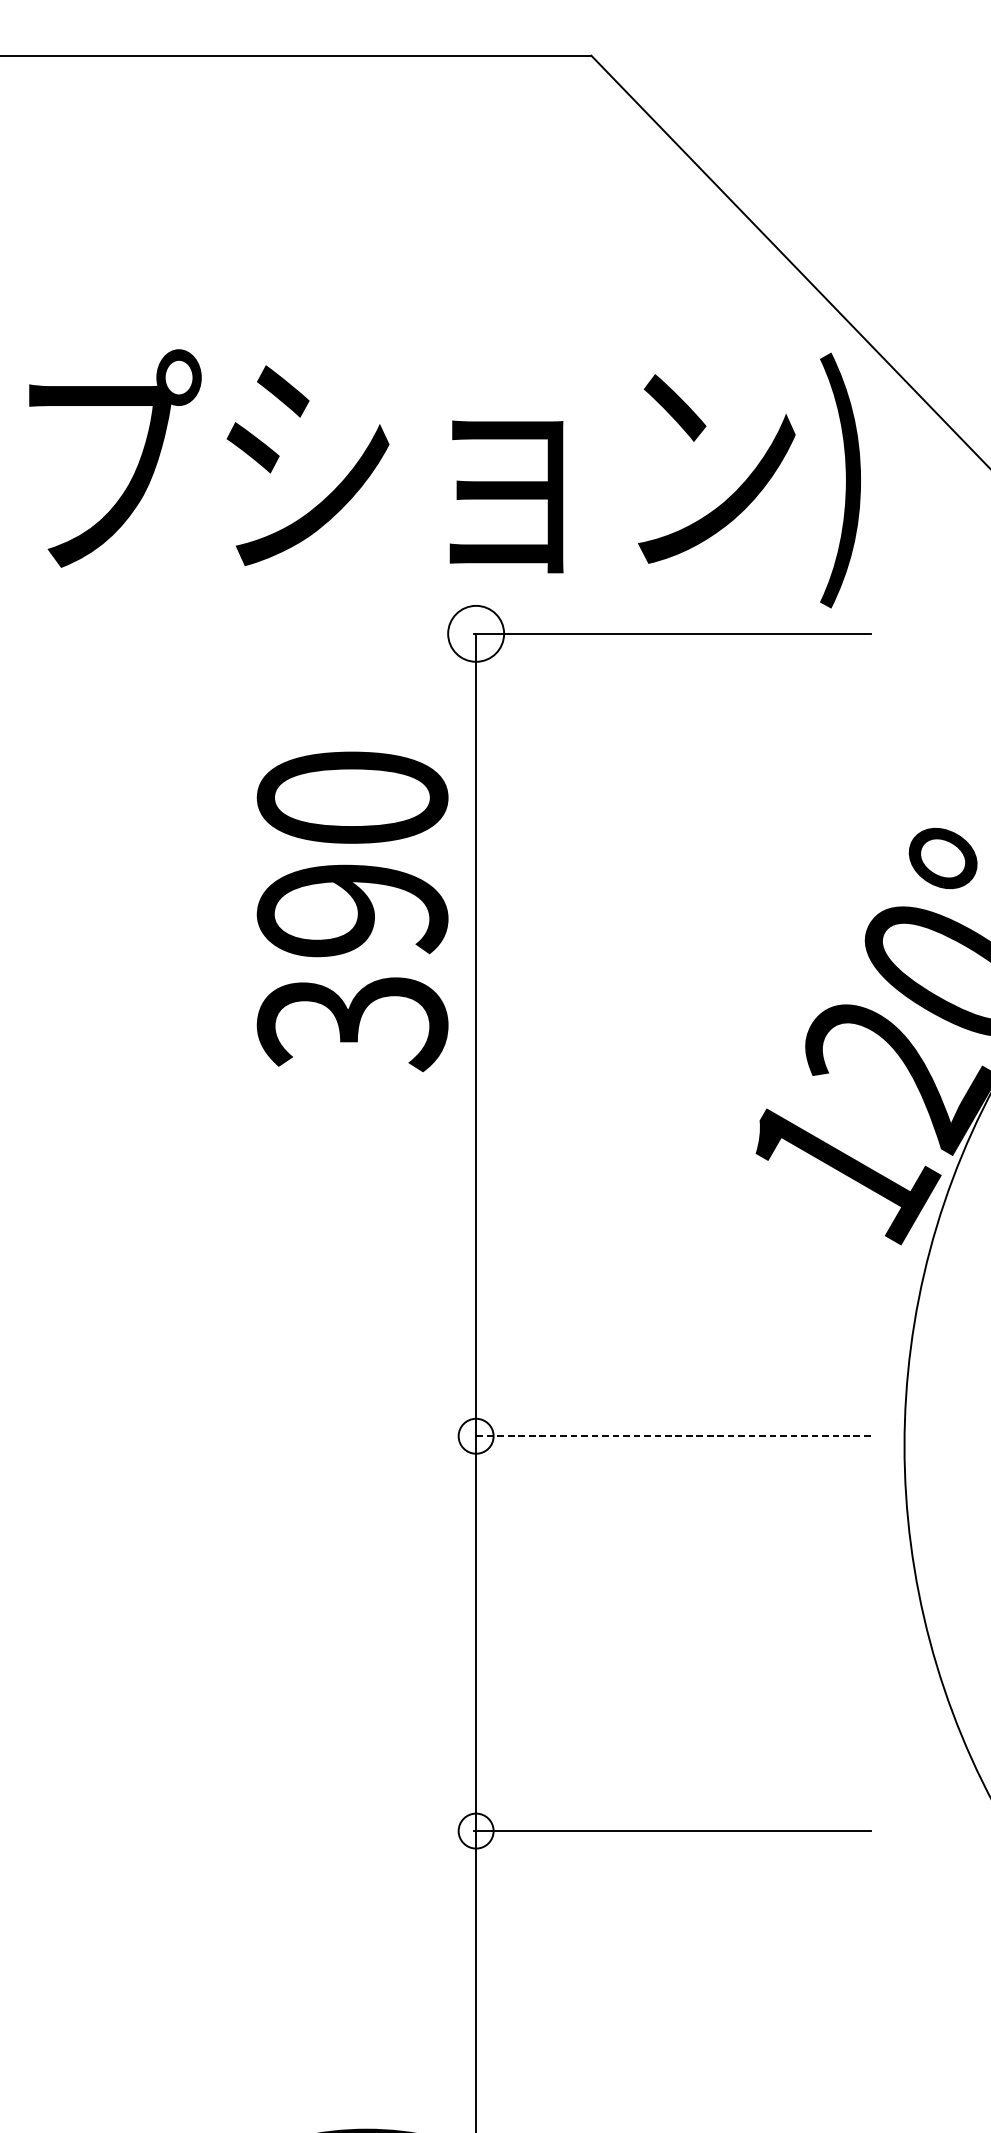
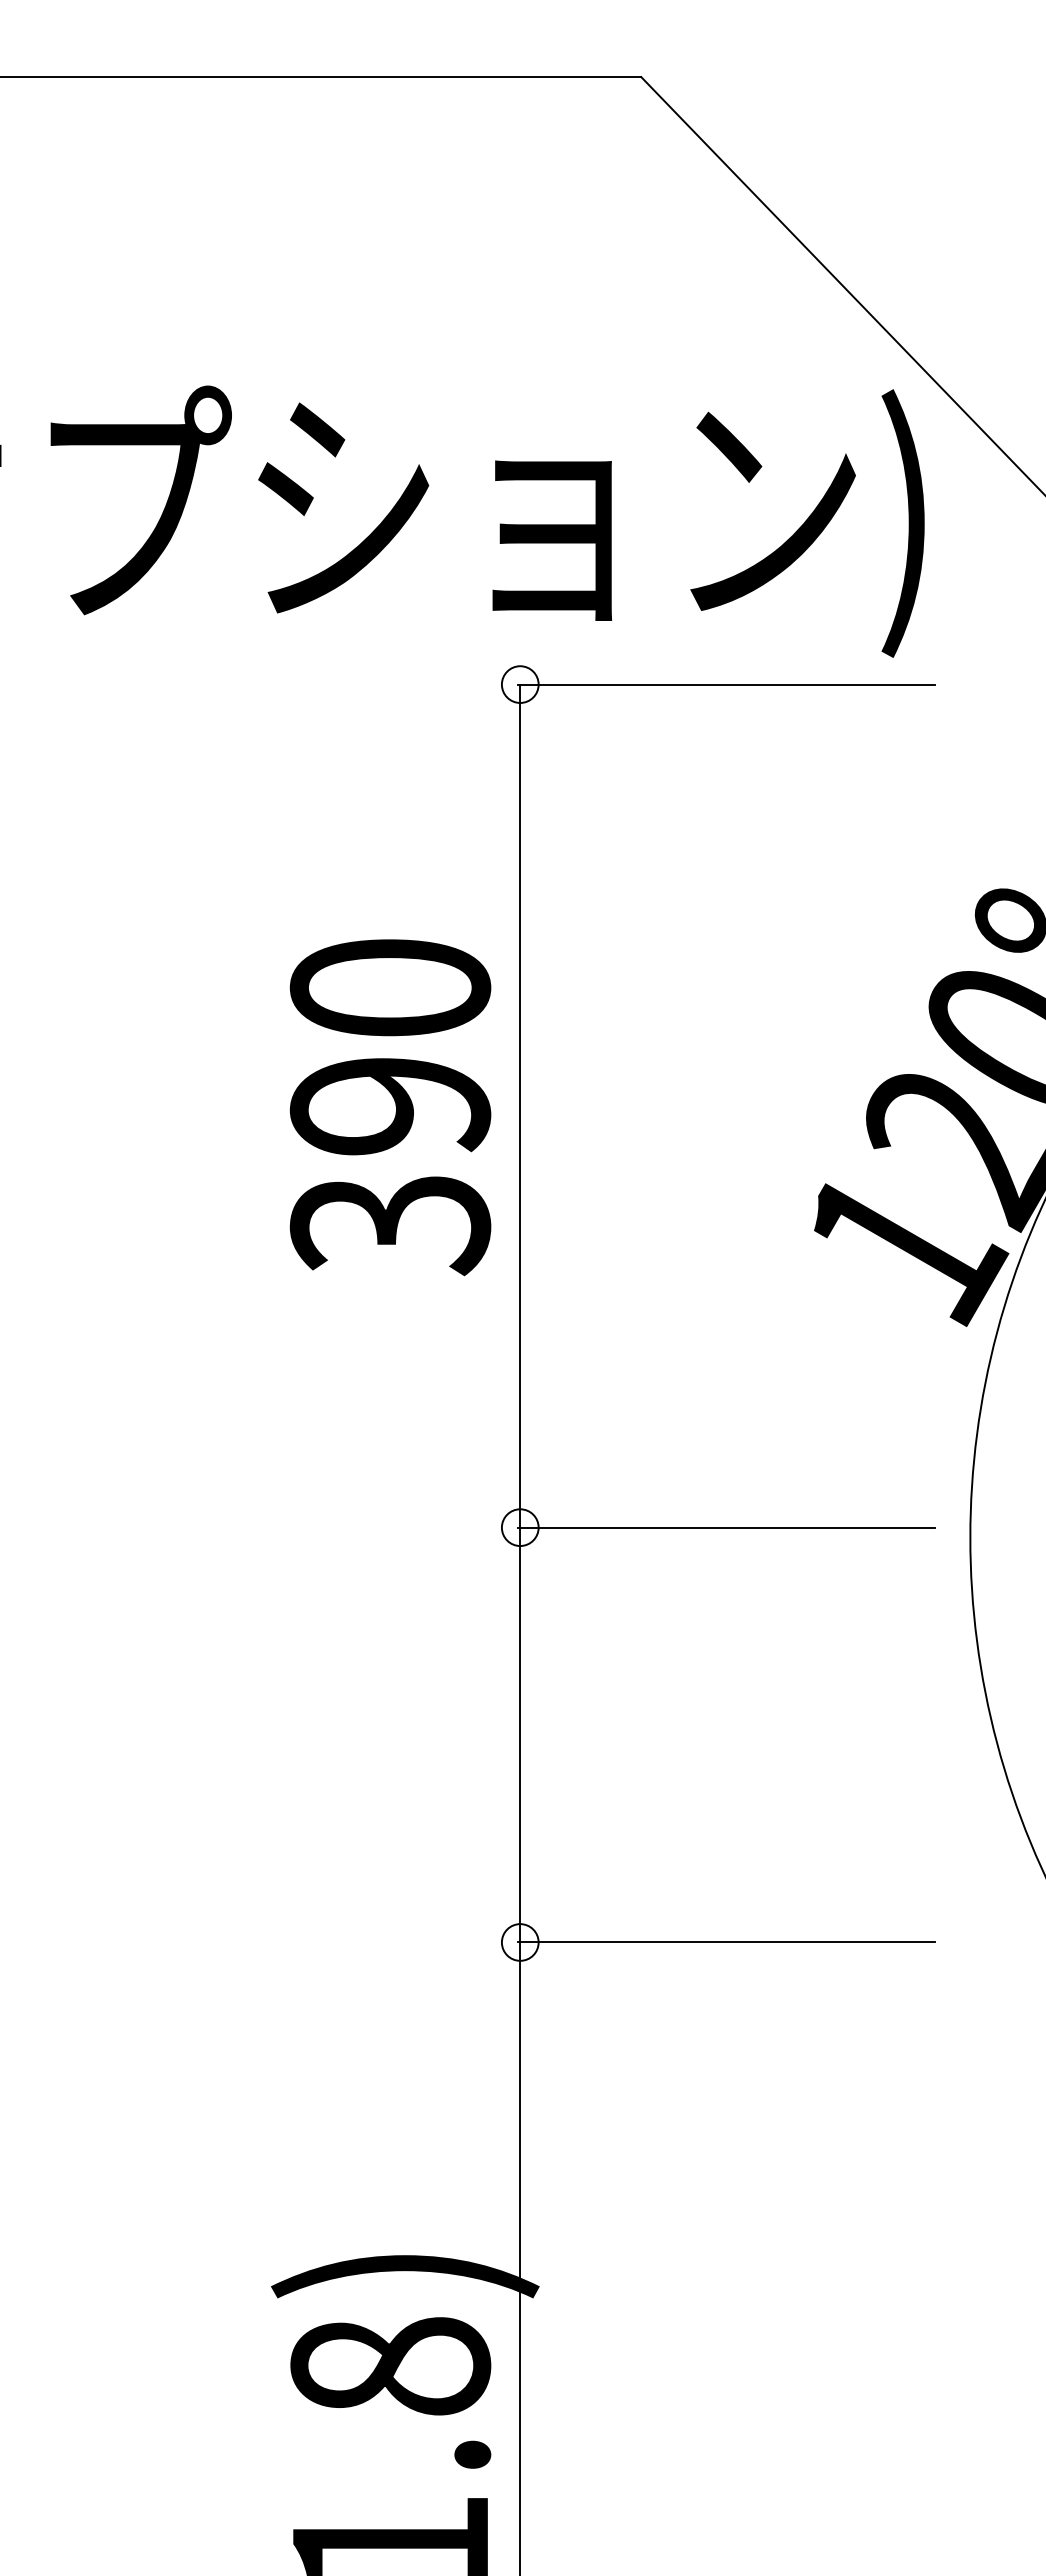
circle: (475, 633) -> (519, 684), size x0.62
text: (352, 911) -> (390, 1107), moved
line: (671, 1436) -> (725, 1527), dashed -> solid

